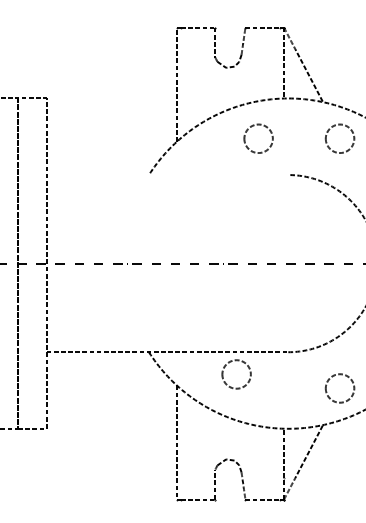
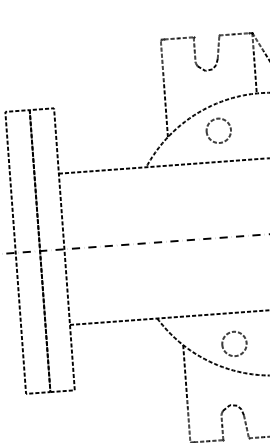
part: (254, 126) -> (214, 120), moved
line: (167, 175) -> (162, 166), added
part: (236, 361) -> (233, 332), moved

